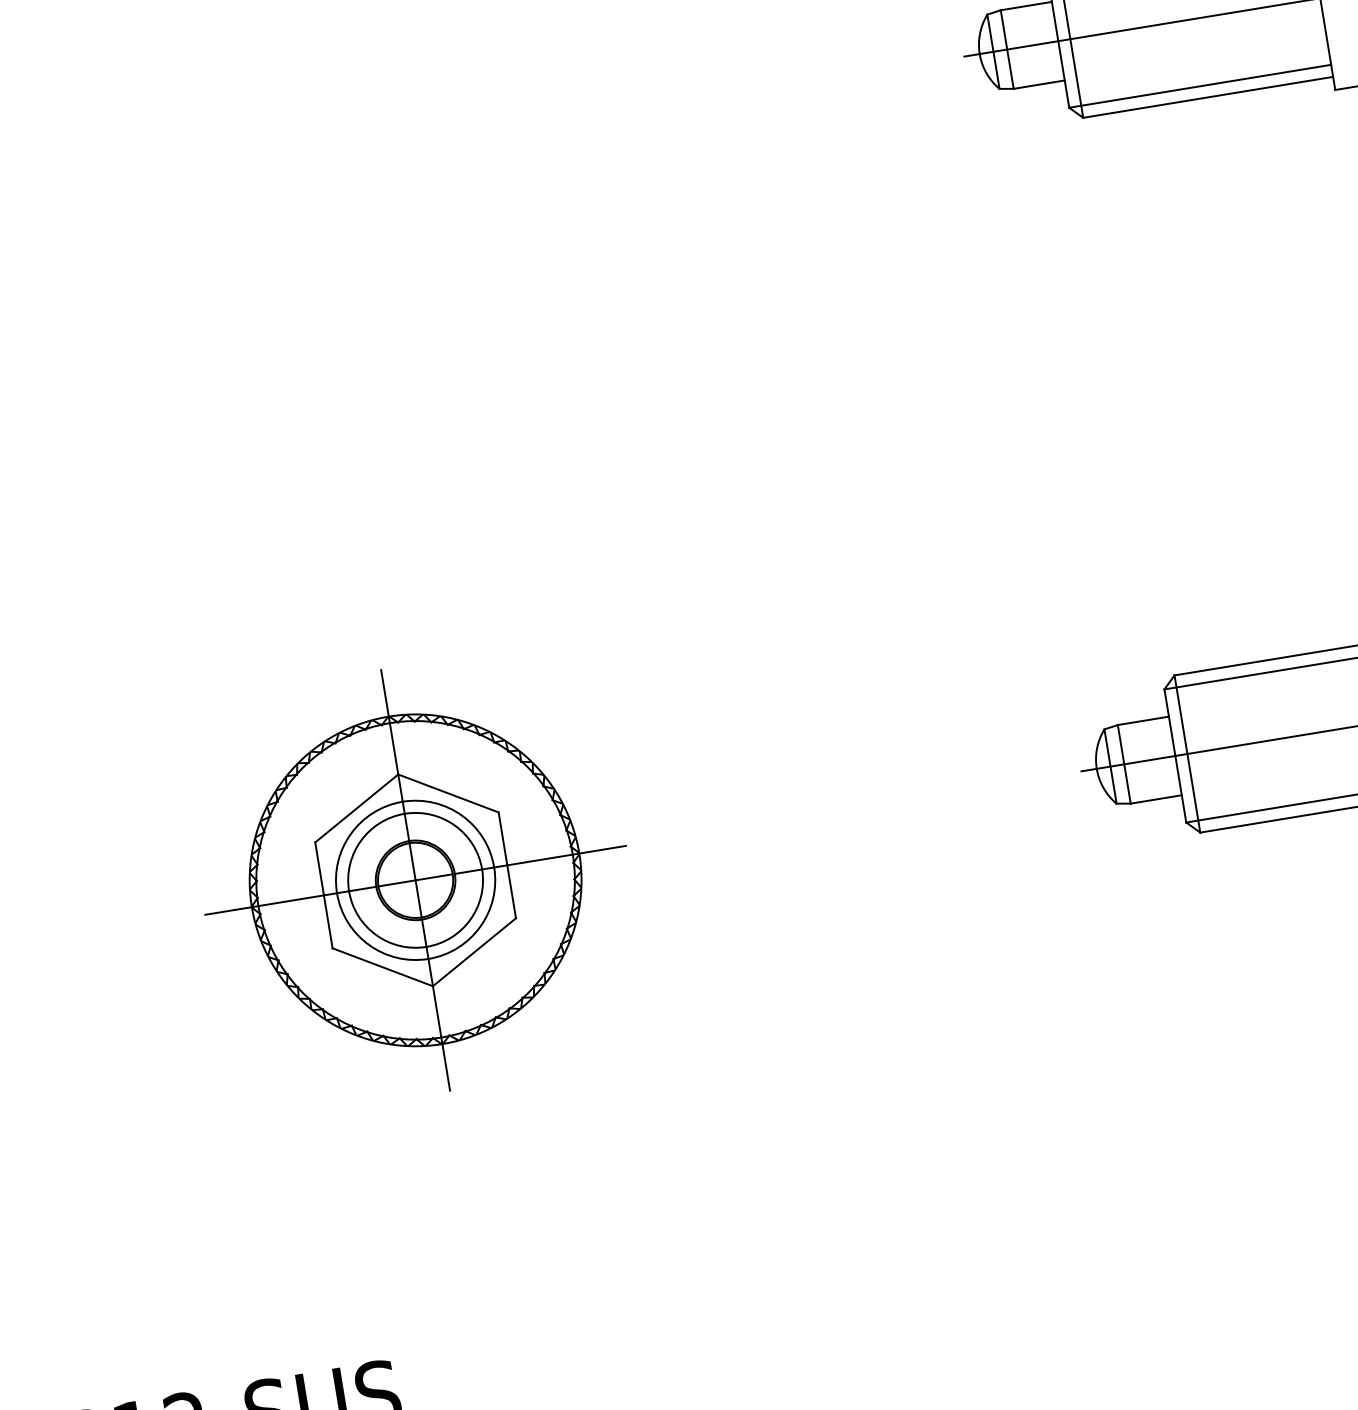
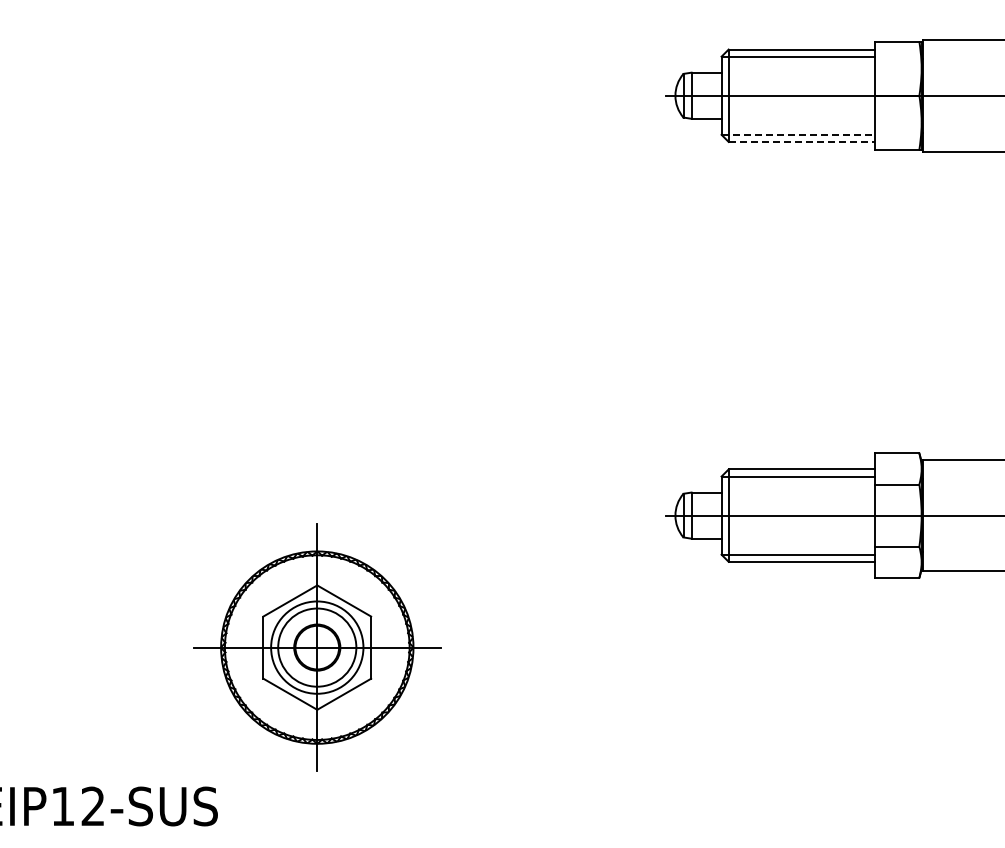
line: (1200, 85) -> (798, 134), solid -> dashed
line: (1208, 96) -> (802, 141), solid -> dashed
part: (415, 880) -> (317, 647), moved

